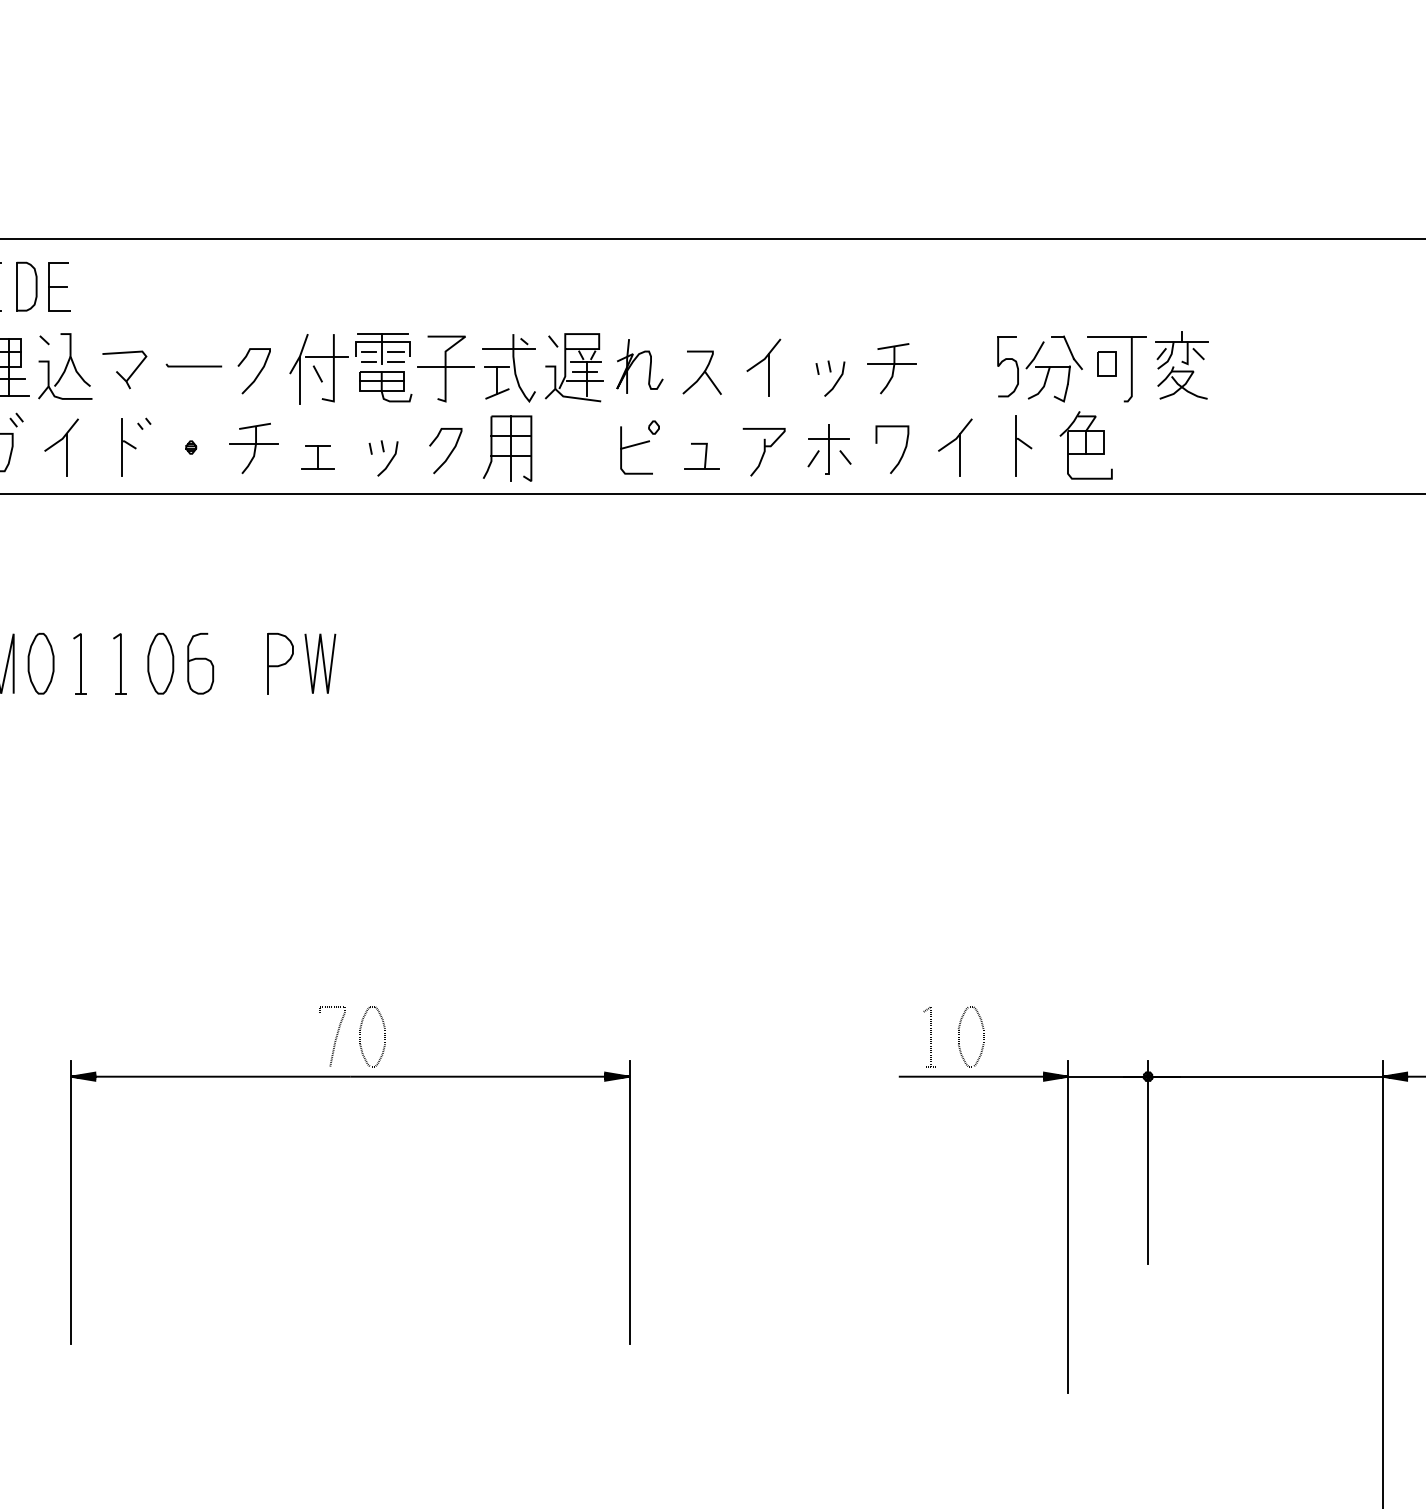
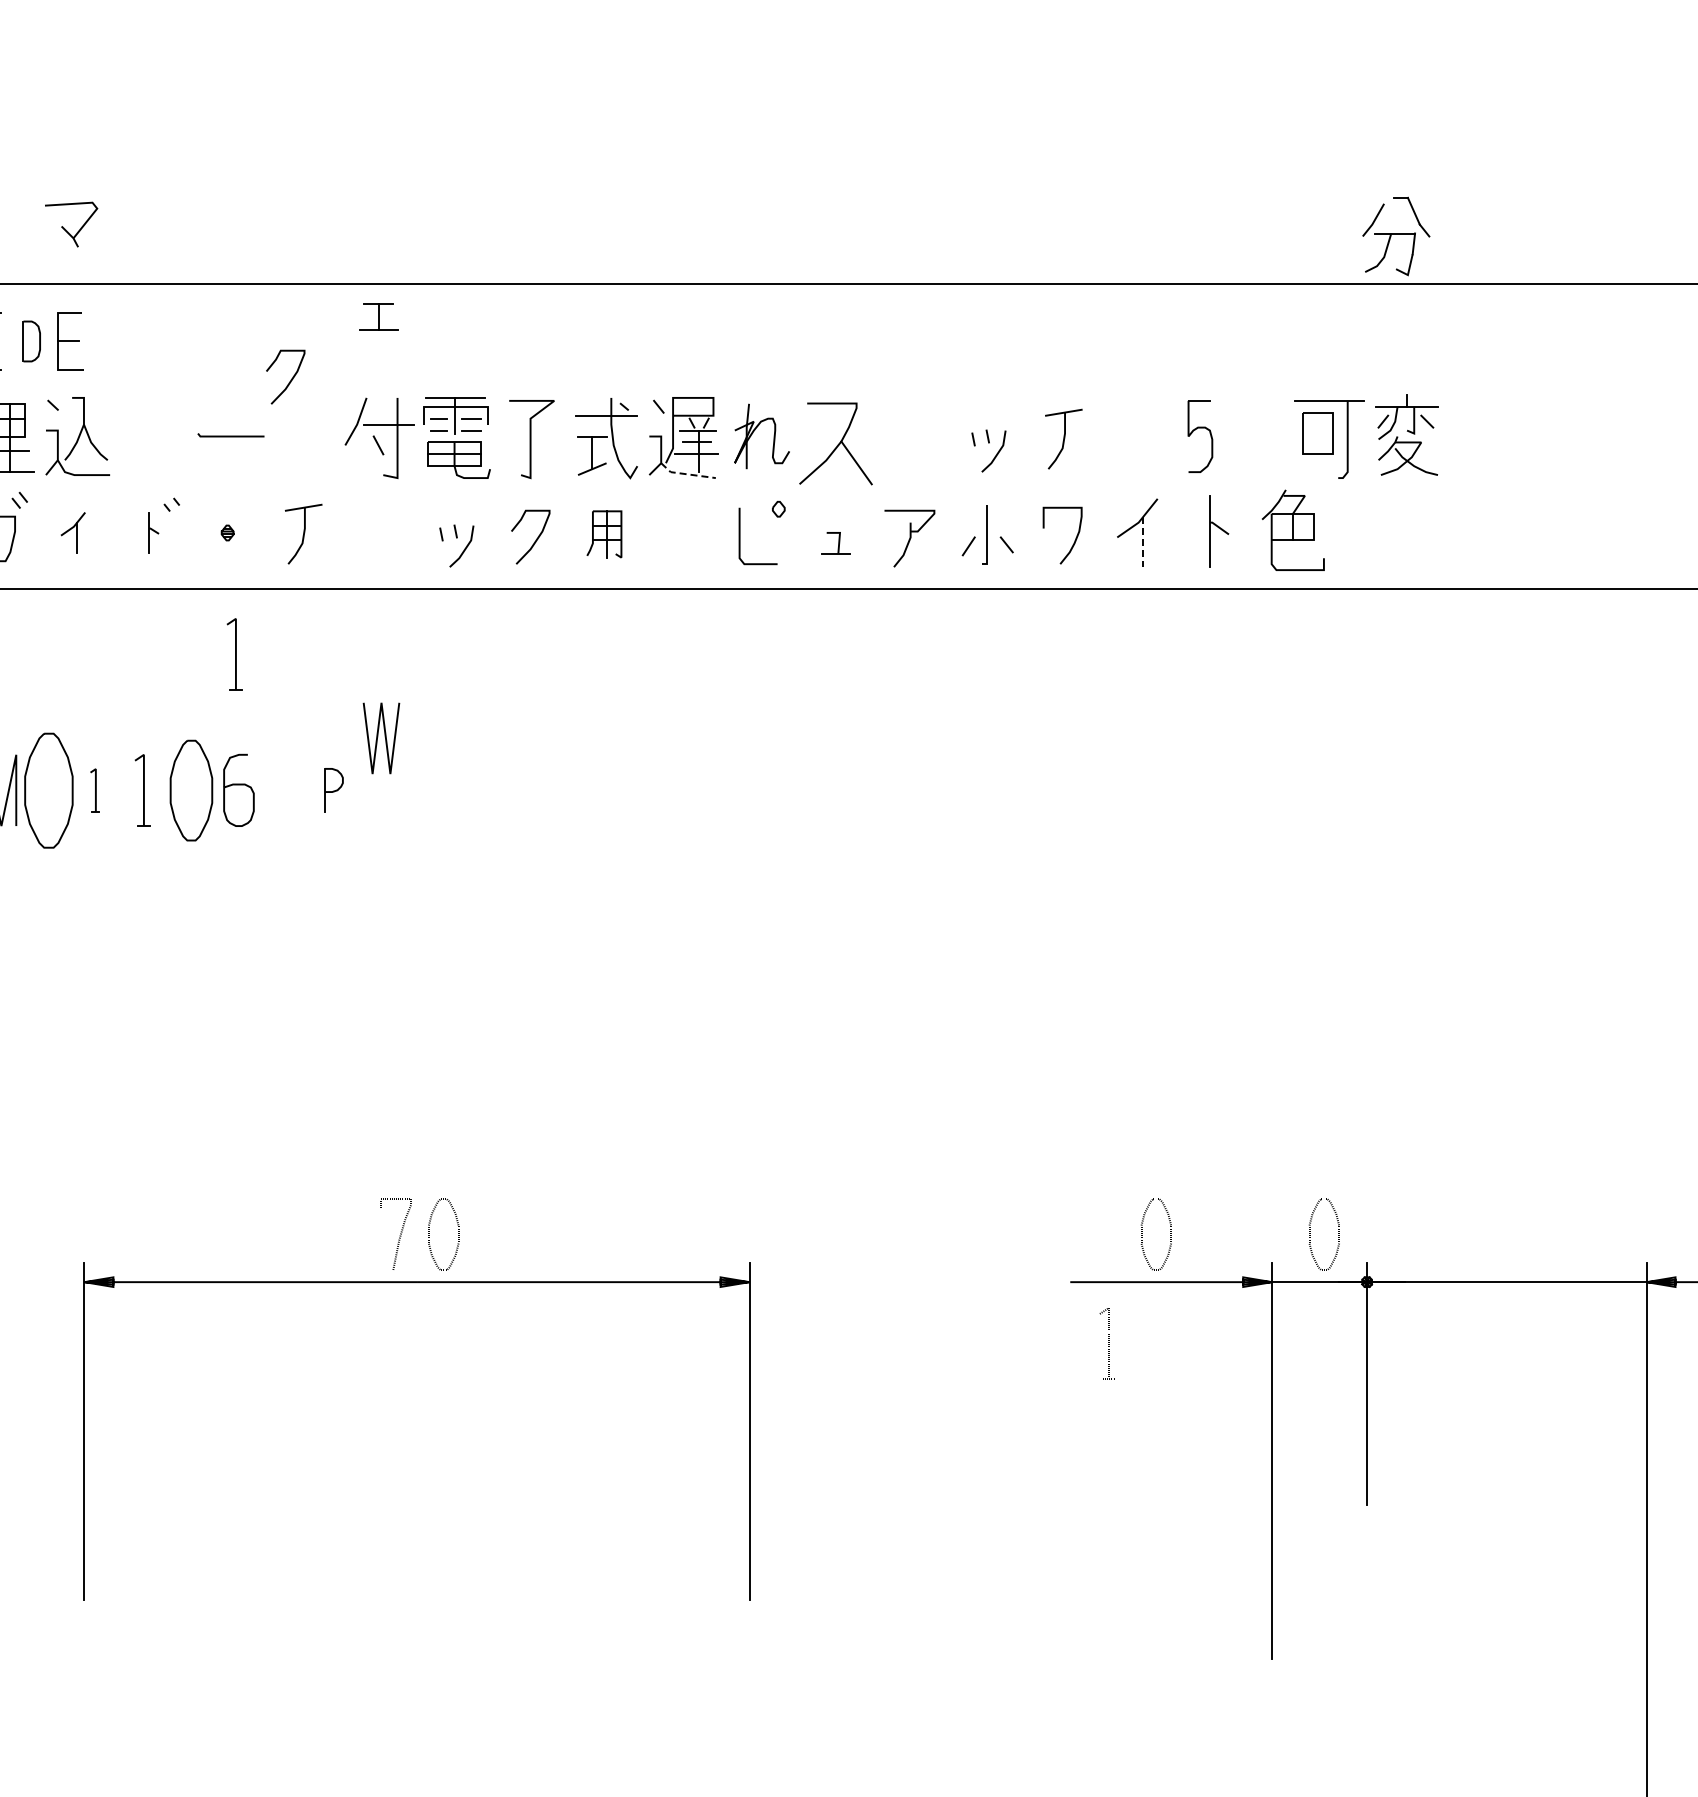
part: (26, 286) -> (31, 341), size x0.7
line: (892, 363) -> (1062, 433), removed
part: (1106, 363) -> (1317, 433), size x1.4
line: (445, 366) -> (530, 436), removed
part: (763, 367) -> (909, 437), removed
part: (1054, 369) -> (1396, 236), moved
part: (701, 372) -> (835, 443), size x1.6
curve: (258, 373) -> (290, 379), moved
part: (120, 374) -> (66, 229), moved
line: (300, 379) -> (357, 452), removed
line: (576, 398) -> (686, 474), solid -> dashed
line: (828, 438) -> (986, 522), removed
line: (254, 443) -> (302, 528), removed
line: (634, 444) -> (755, 529), removed
part: (60, 447) -> (72, 532), size x0.6
part: (128, 447) -> (153, 532), size x0.6
part: (507, 448) -> (604, 534), size x0.6
part: (701, 455) -> (835, 542), size x0.7
line: (960, 455) -> (1143, 542), solid -> dashed
part: (317, 457) -> (378, 316), moved
part: (196, 549) -> (234, 654), added
part: (40, 662) -> (48, 789), size x1.6
part: (160, 662) -> (191, 789), size x1.4
part: (280, 662) -> (333, 789), size x0.6
line: (317, 662) -> (378, 737), moved
part: (79, 663) -> (94, 790), size x0.6
part: (1100, 1035) -> (1310, 1233), added
part: (929, 1036) -> (1106, 1343), moved

